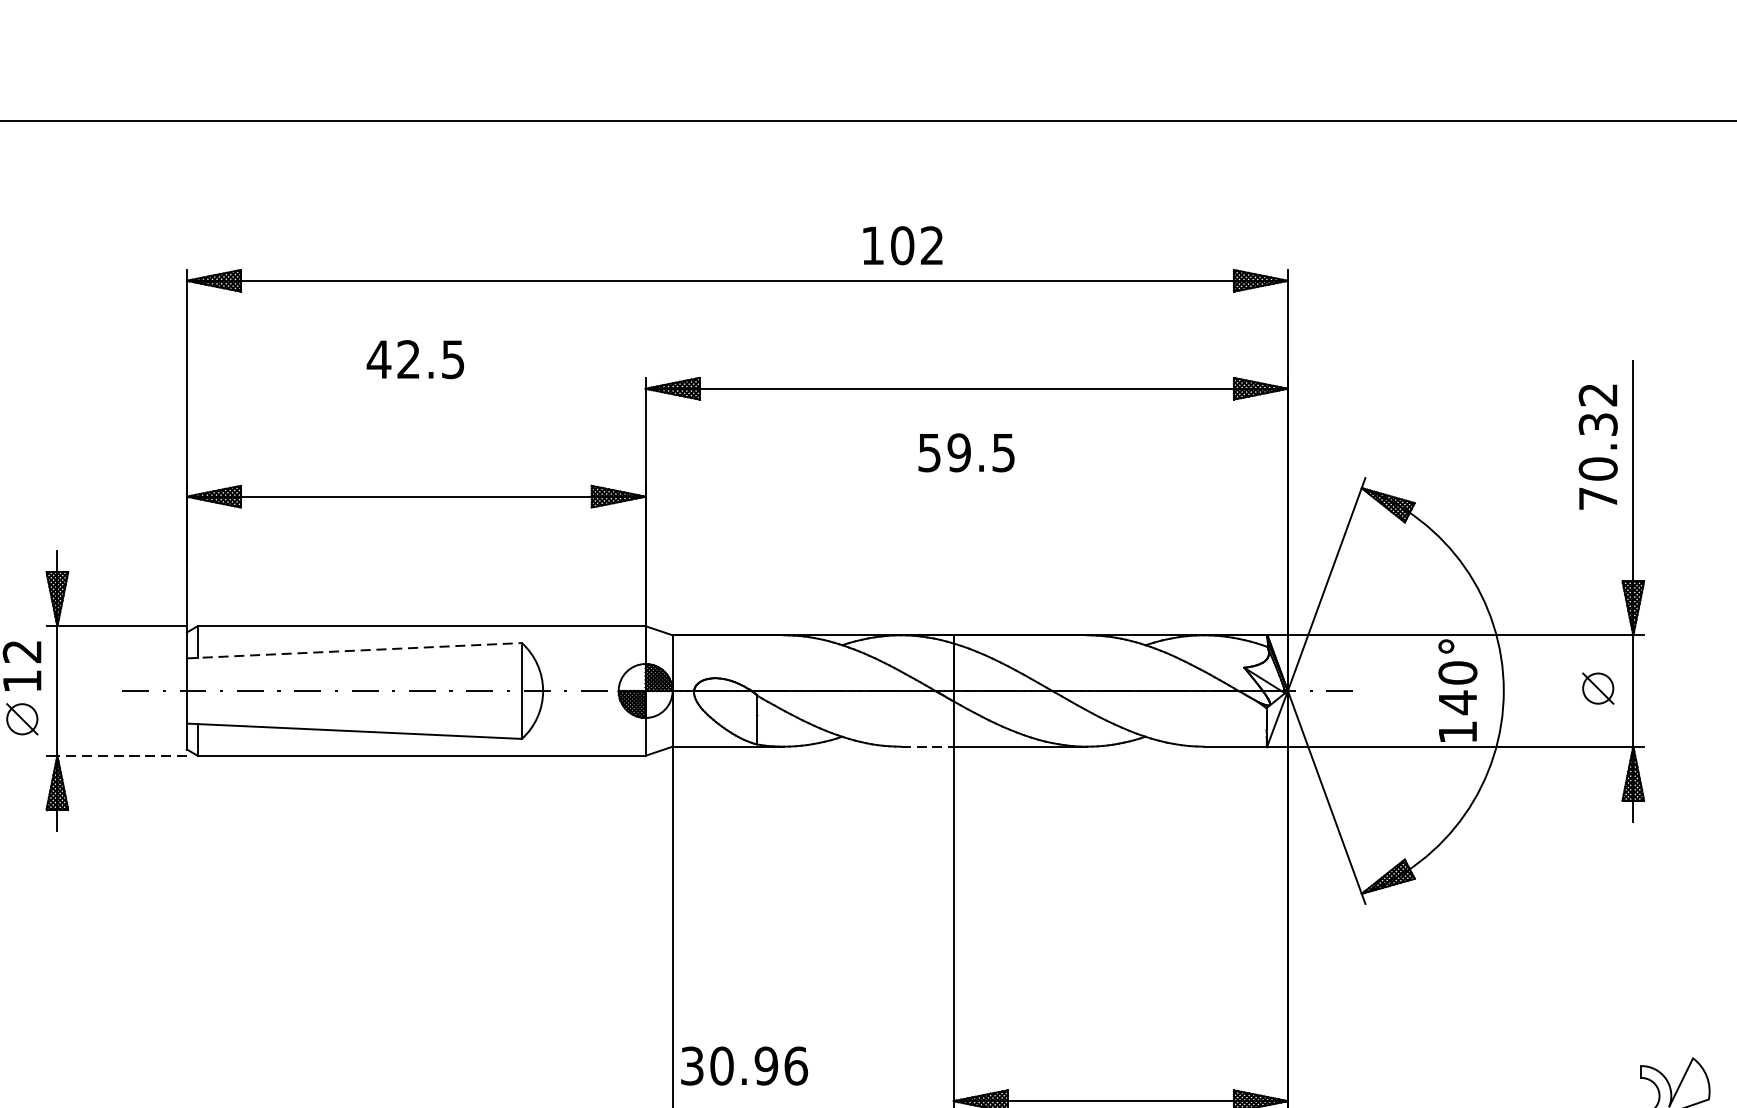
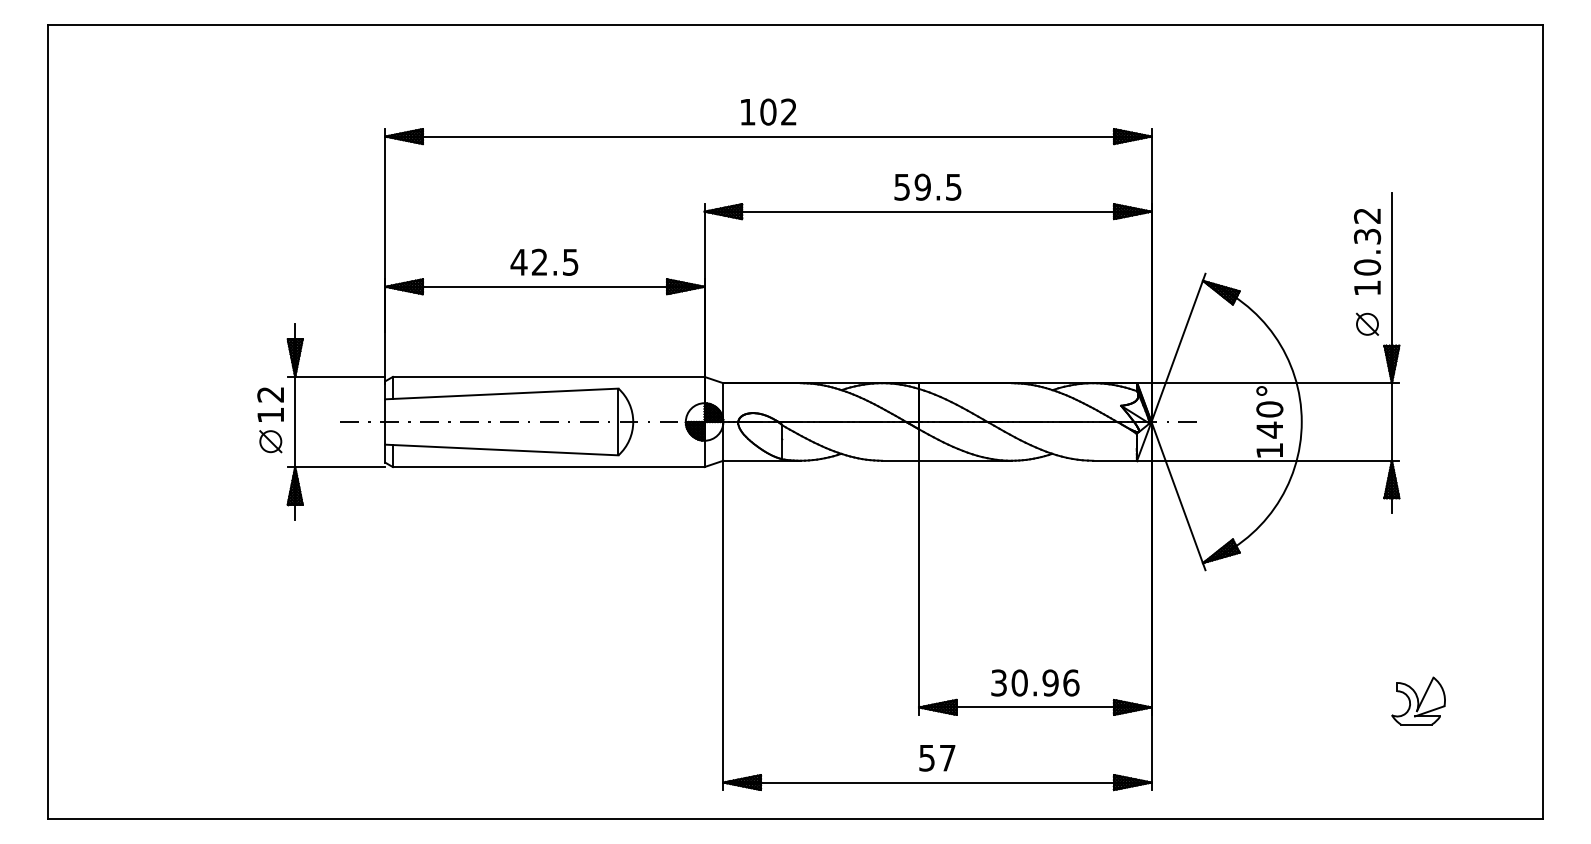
text: (902, 244) -> (768, 111), moved
text: (415, 358) -> (544, 261), moved
text: (965, 451) -> (927, 186), moved
text: (1598, 497) -> (1367, 287), 70.32 -> 10.32
line: (353, 650) -> (501, 393), dashed -> solid
part: (1598, 687) -> (1367, 323), moved
line: (928, 746) -> (901, 460), dashed -> solid
line: (121, 756) -> (339, 467), dashed -> solid
text: (744, 1065) -> (1035, 682), moved

